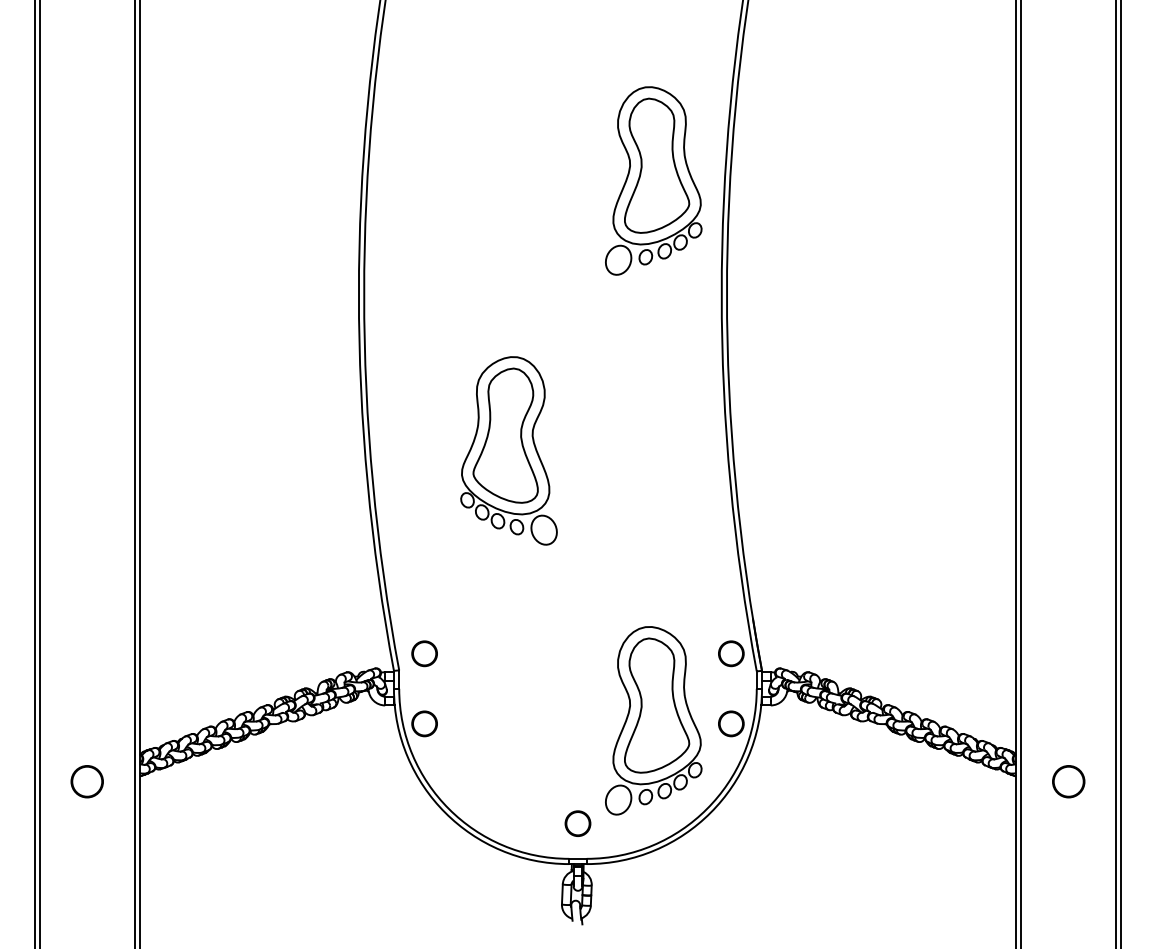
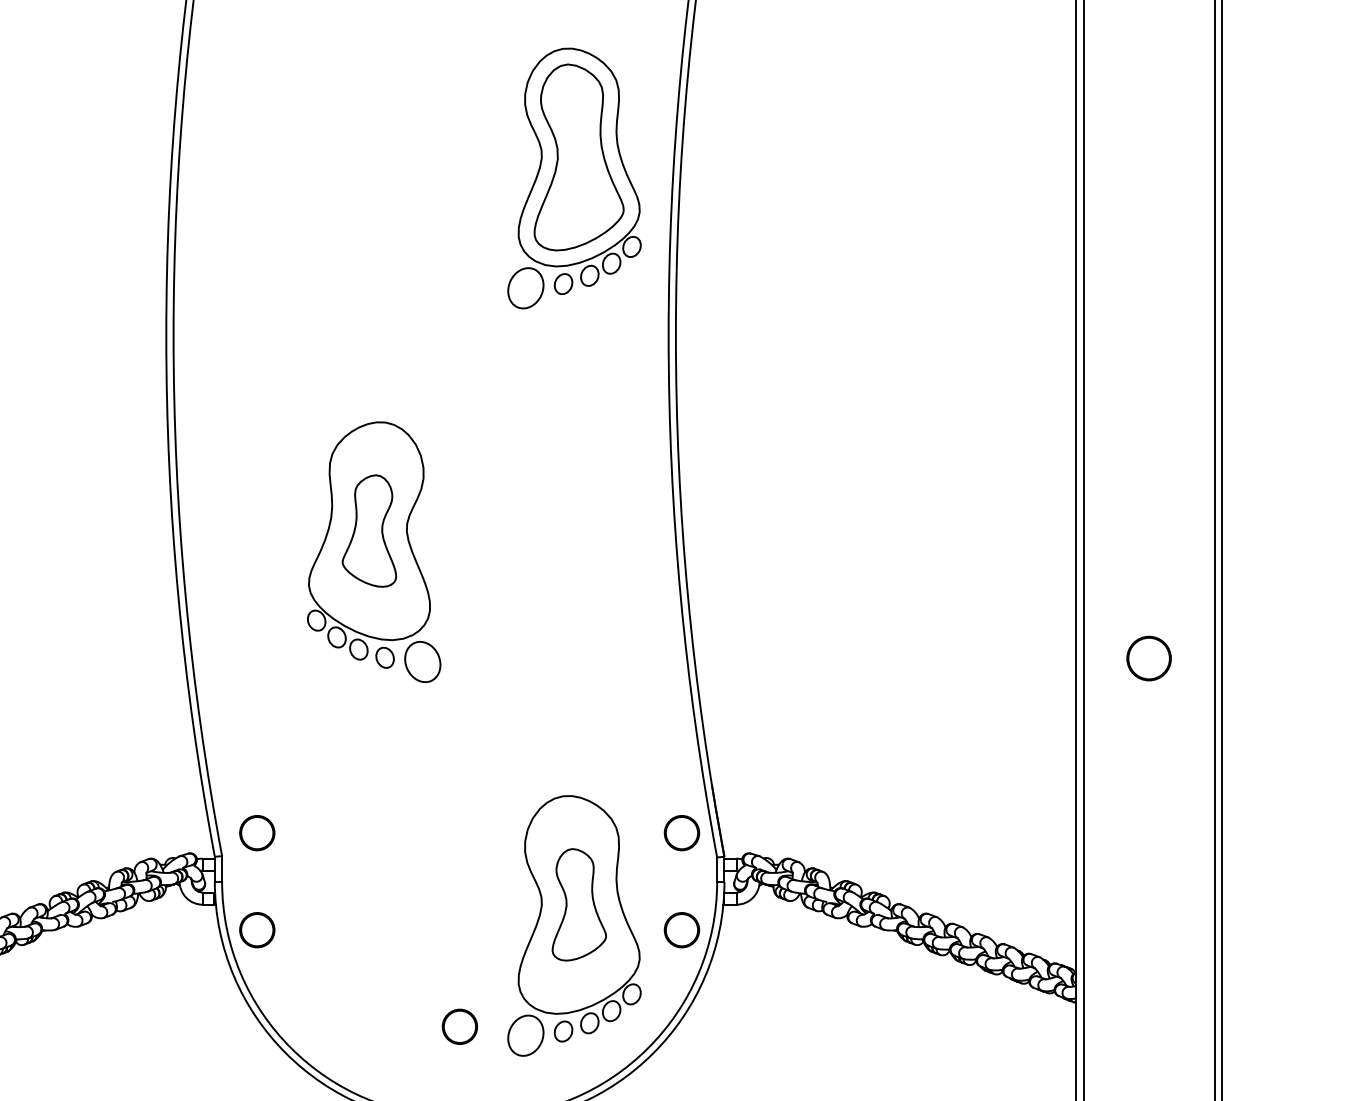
part: (505, 435) -> (369, 530), size x0.6
part: (657, 705) -> (579, 904), size x0.6
circle: (1068, 781) -> (1148, 658), moved
part: (577, 823) -> (459, 1026), moved

